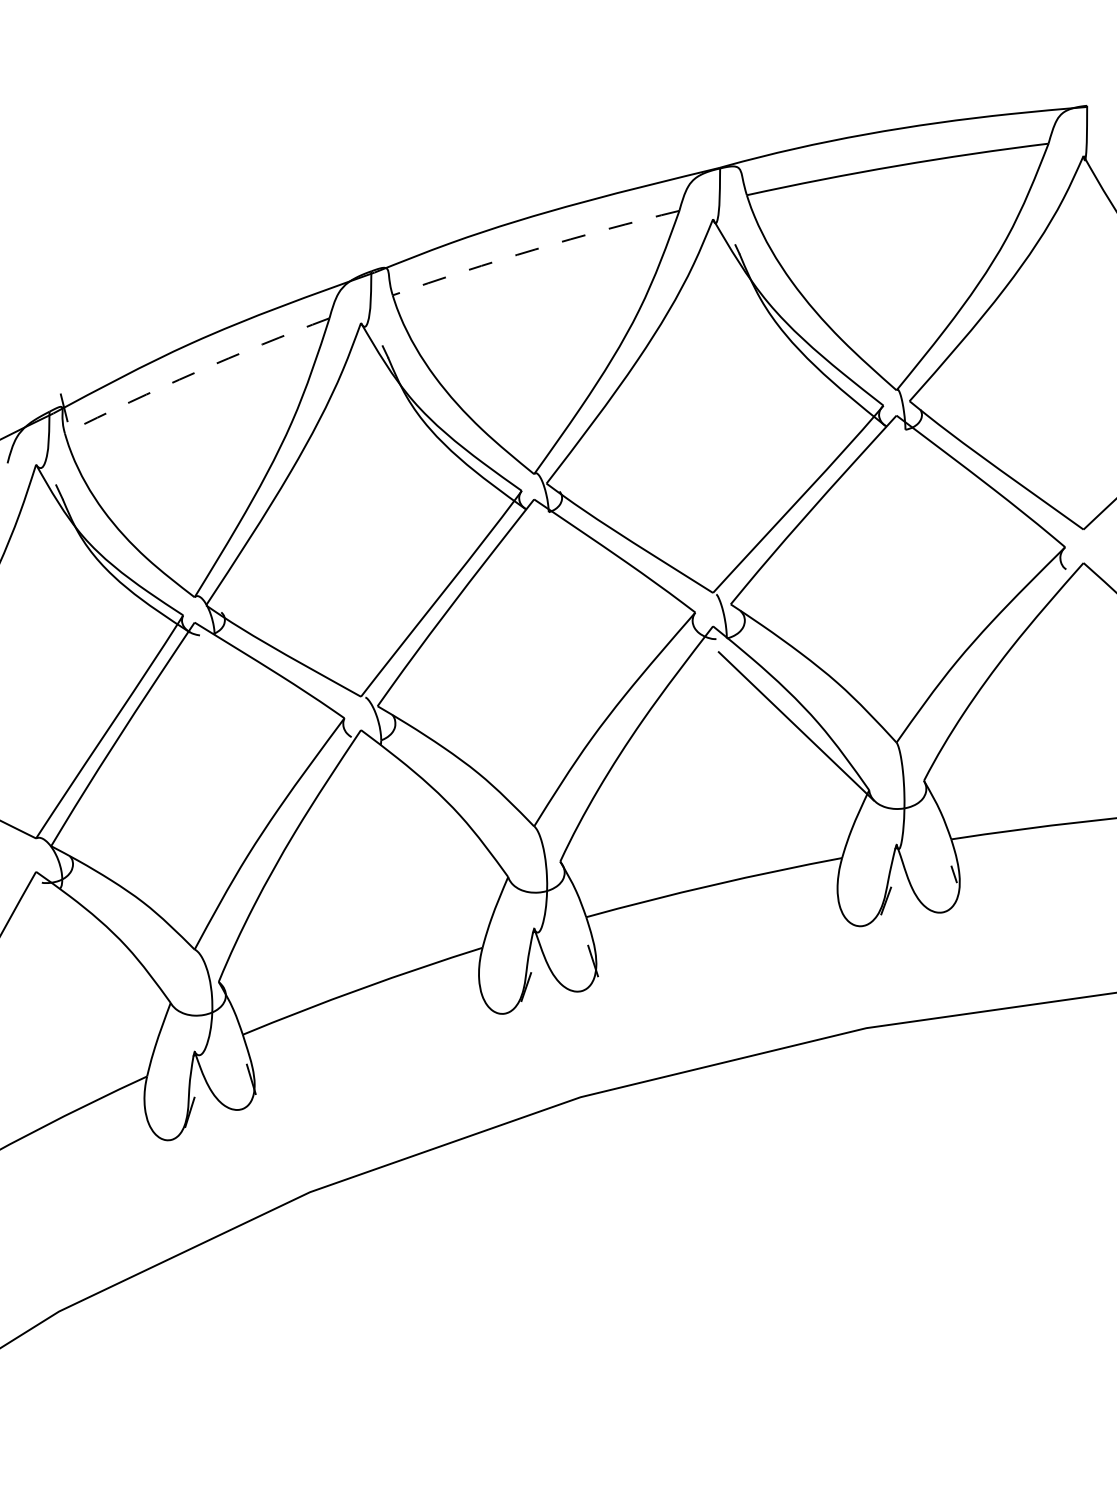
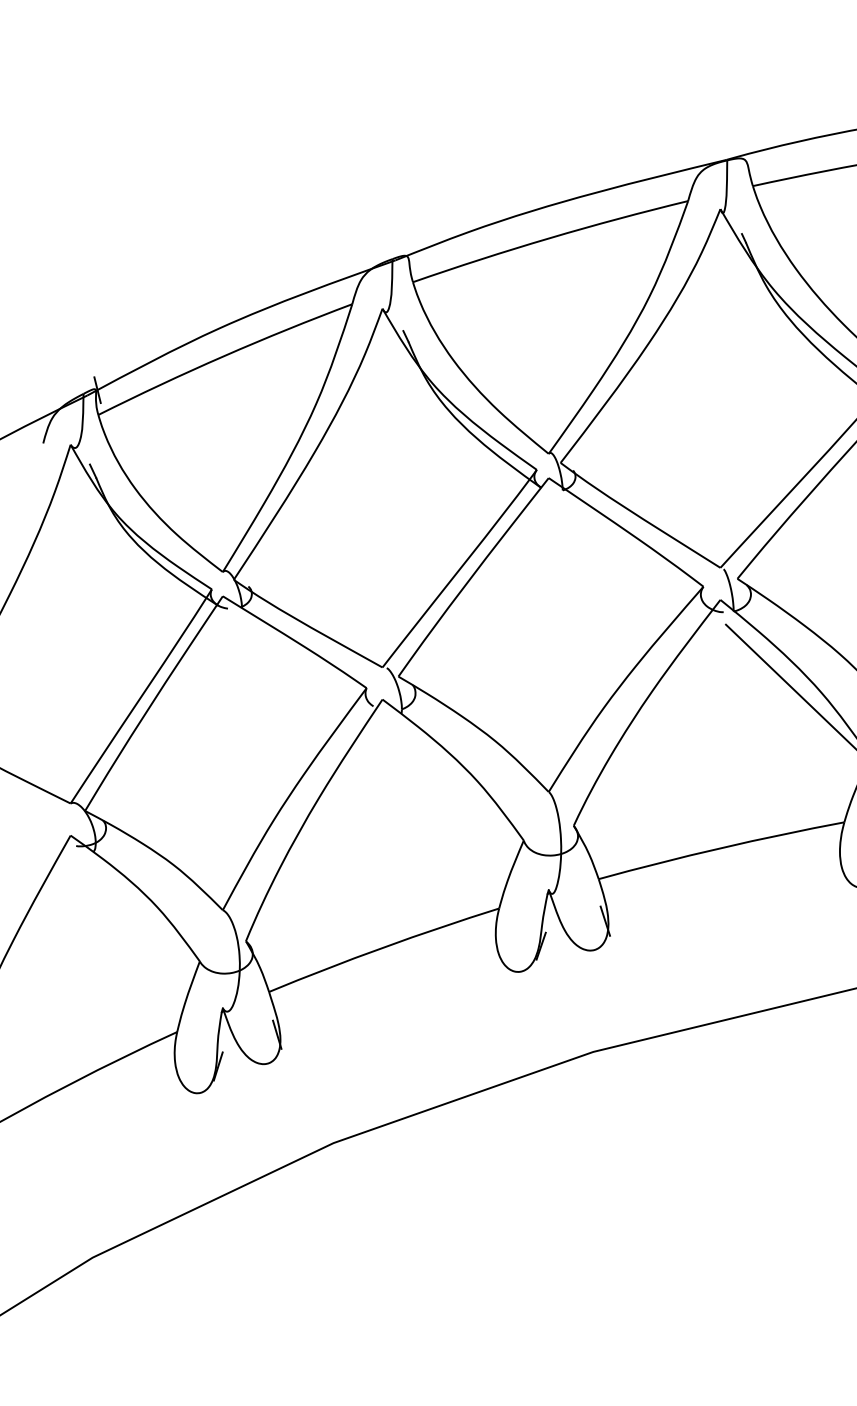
arc: (535, 249) -> (550, 238), dashed -> solid
arc: (195, 372) -> (223, 356), dashed -> solid

